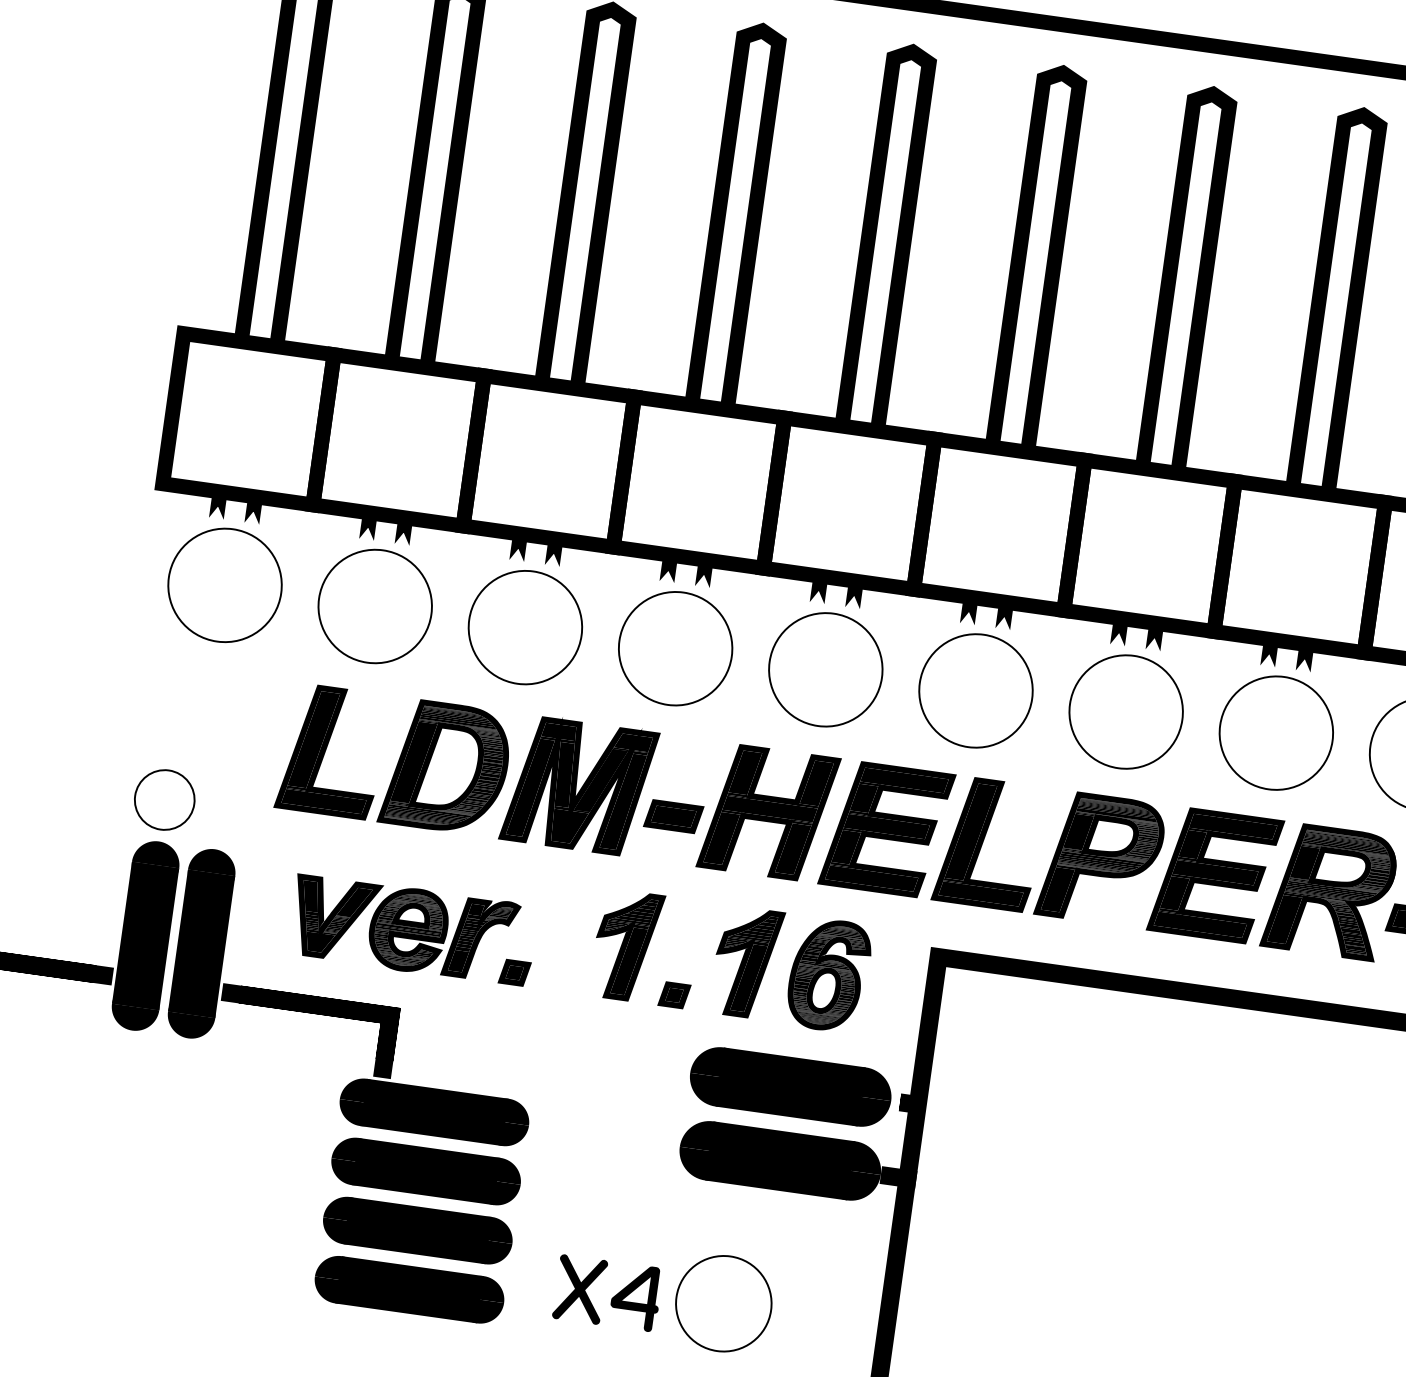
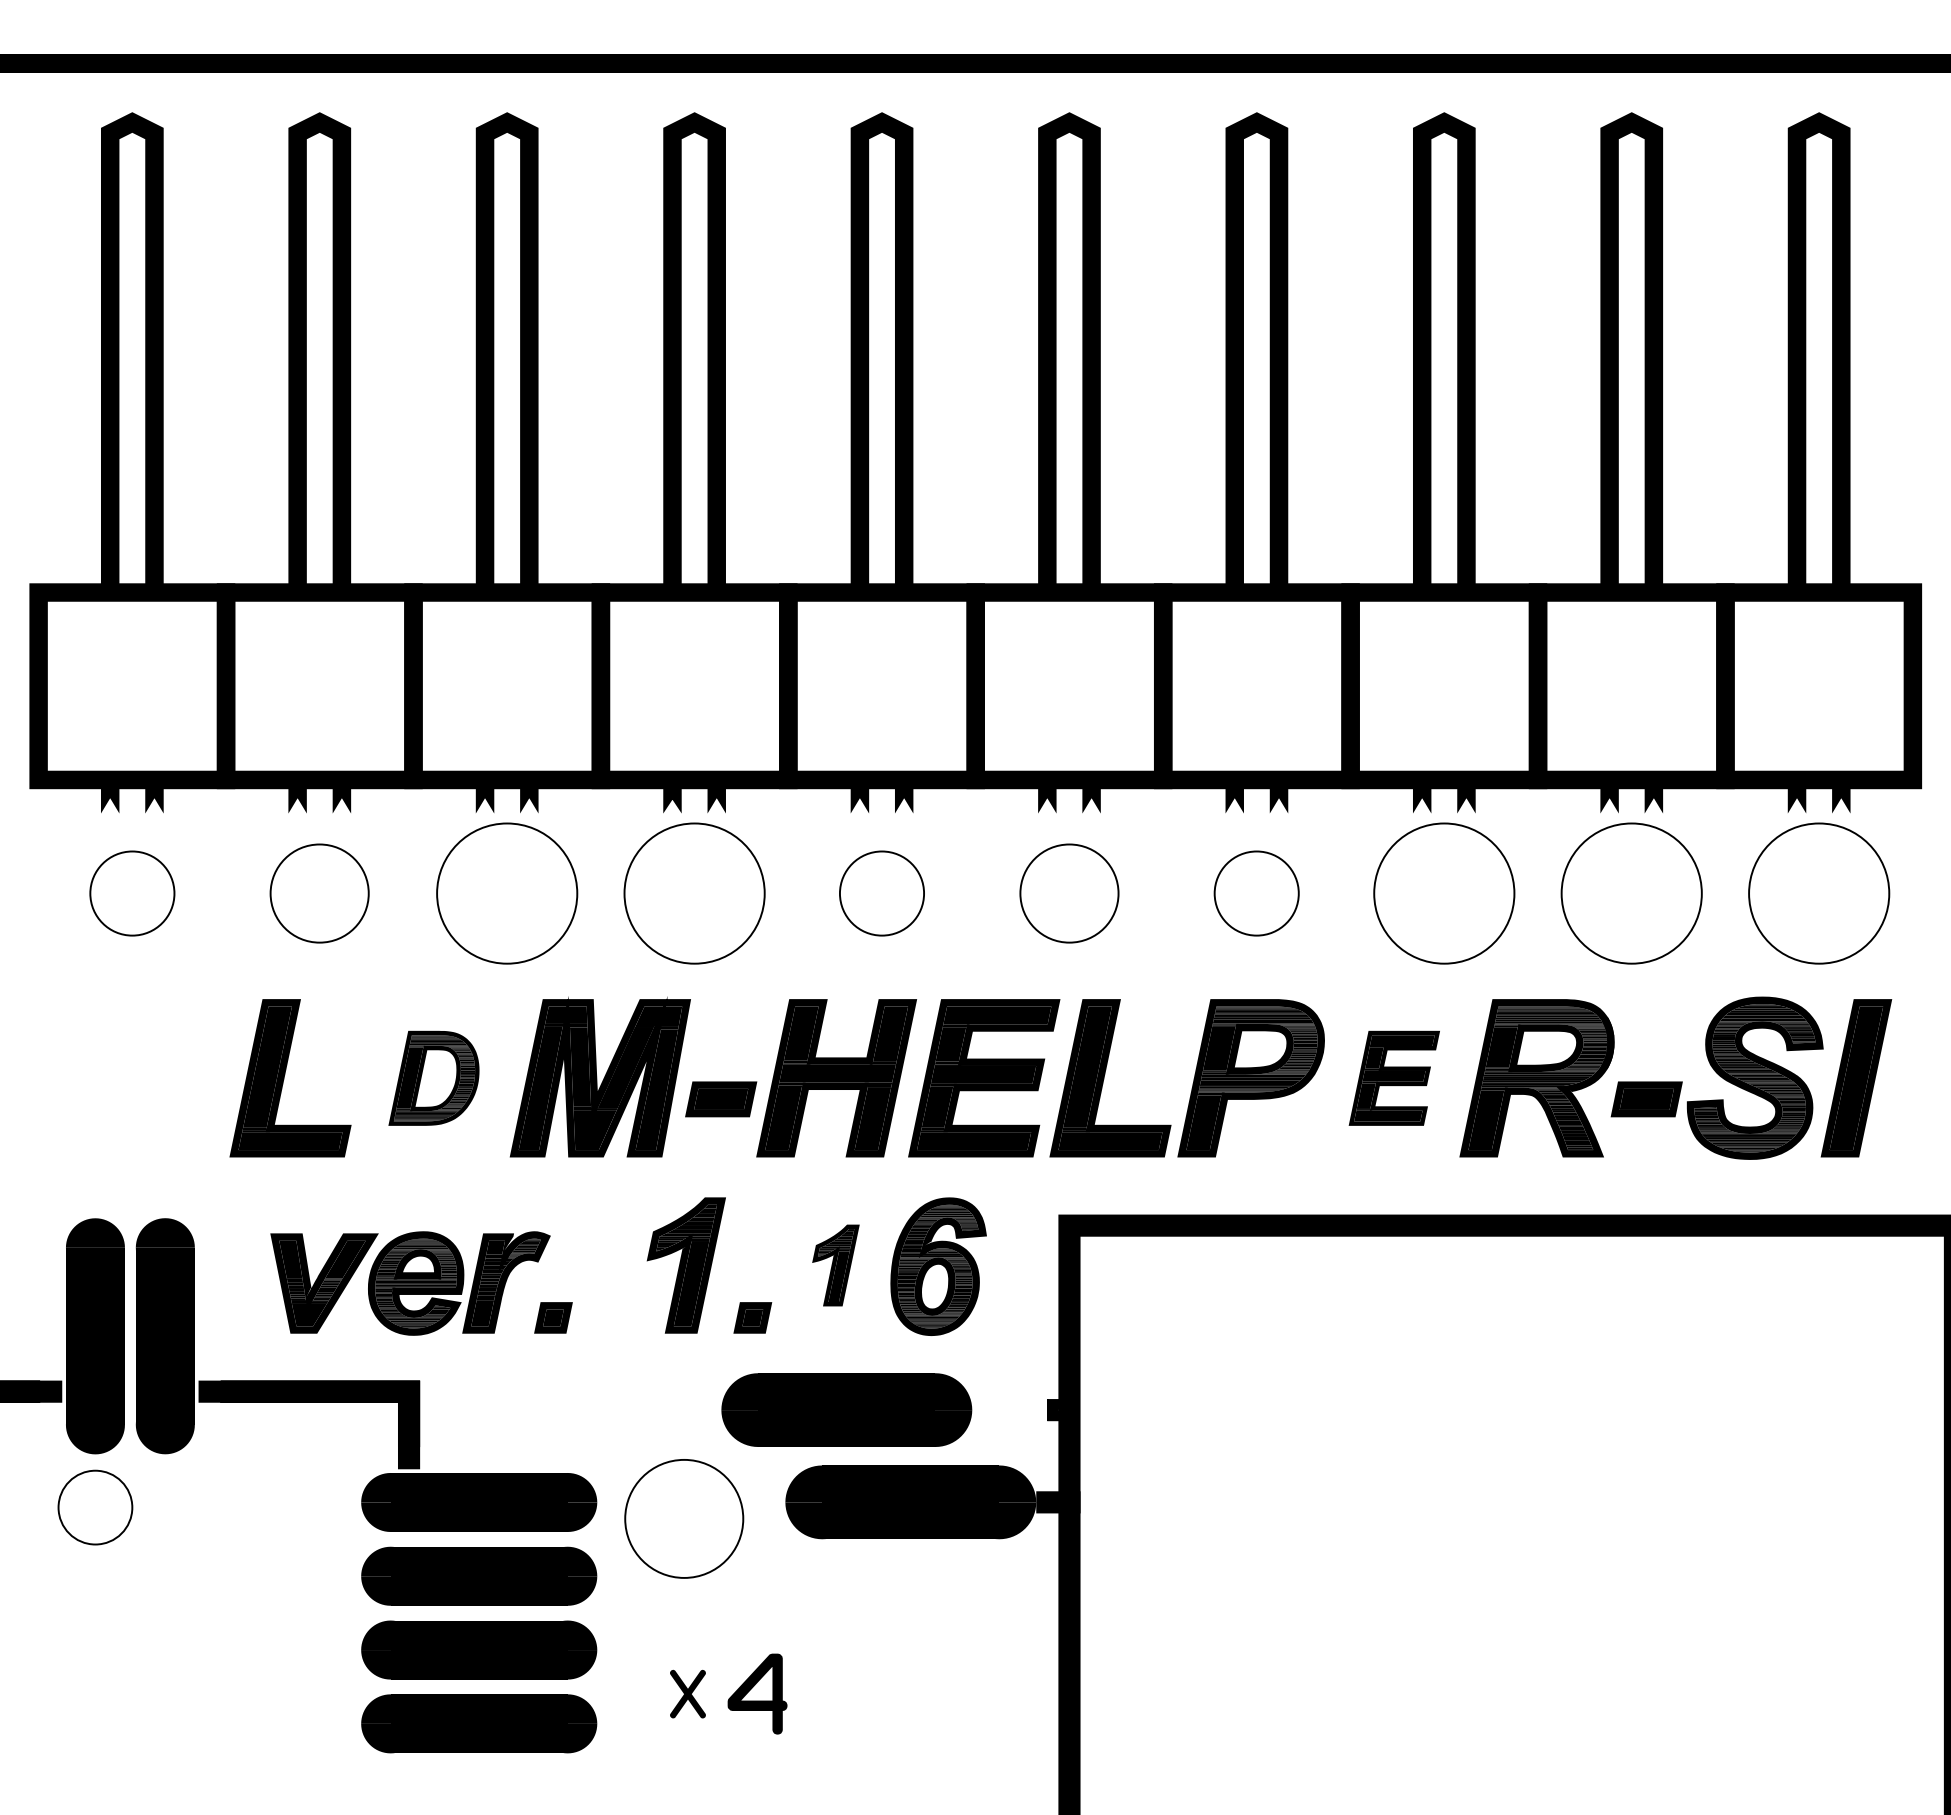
part: (225, 585) -> (132, 893), size x0.6
part: (375, 606) -> (319, 893), size x0.7
part: (825, 669) -> (881, 893), size x0.6
part: (976, 690) -> (1069, 893), size x0.7
part: (1125, 711) -> (1256, 893), size x0.6
part: (445, 767) -> (433, 1078), size x0.6
part: (164, 799) -> (95, 1507), moved
part: (1215, 875) -> (1394, 1078), size x0.6
part: (746, 962) -> (835, 1265), size x0.6
part: (790, 1086) -> (846, 1409), moved
part: (579, 1288) -> (687, 1693), size x0.6
part: (724, 1303) -> (684, 1518), moved

